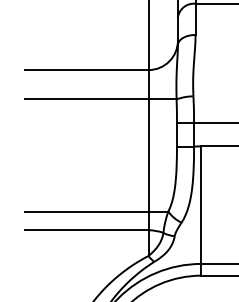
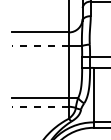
line: (87, 100) -> (40, 46), solid -> dashed
line: (87, 229) -> (40, 106), solid -> dashed

